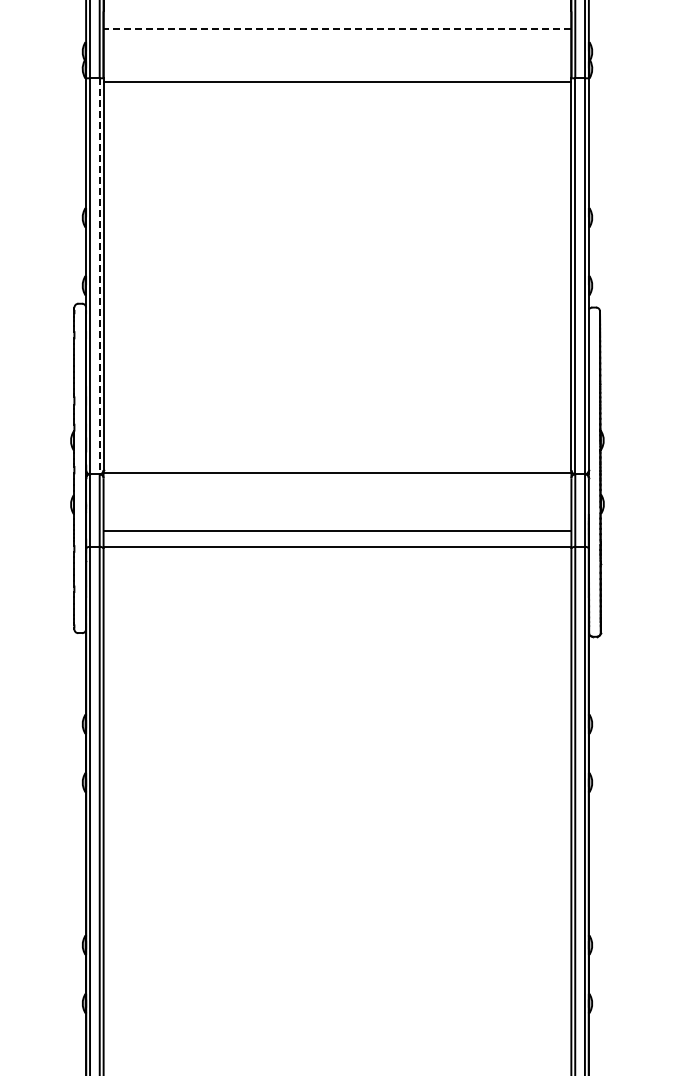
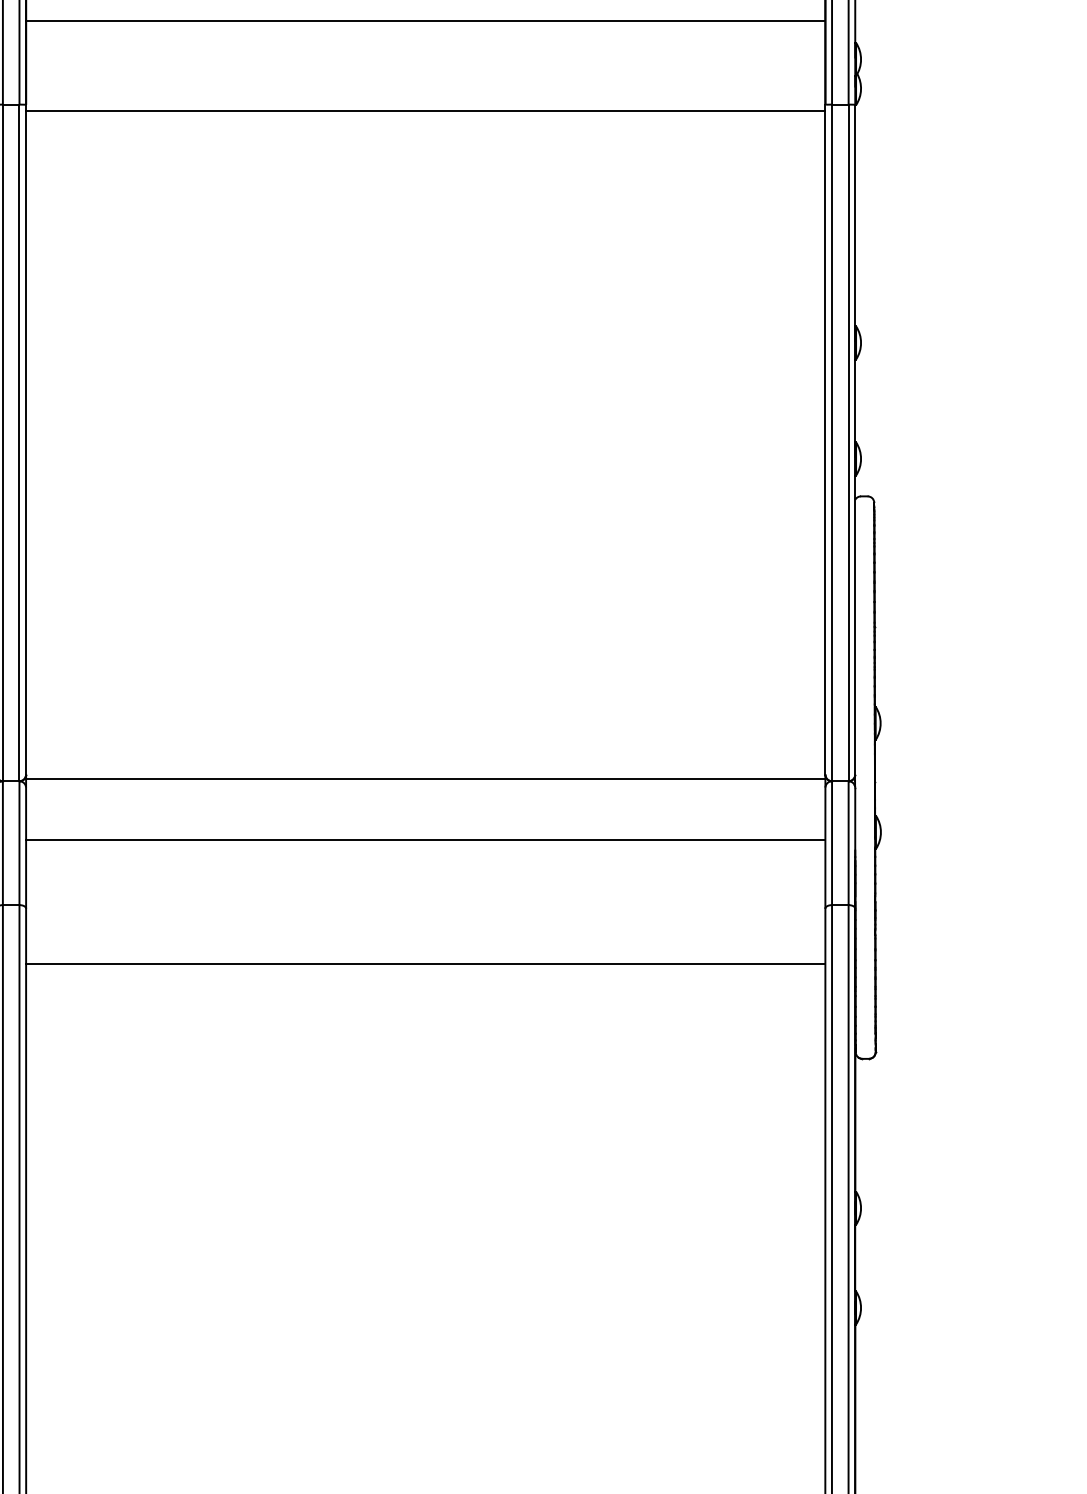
line: (337, 29) -> (425, 21), dashed -> solid
line: (99, 276) -> (19, 443), dashed -> solid
line: (337, 531) -> (425, 839), moved
line: (337, 547) -> (425, 964), moved

